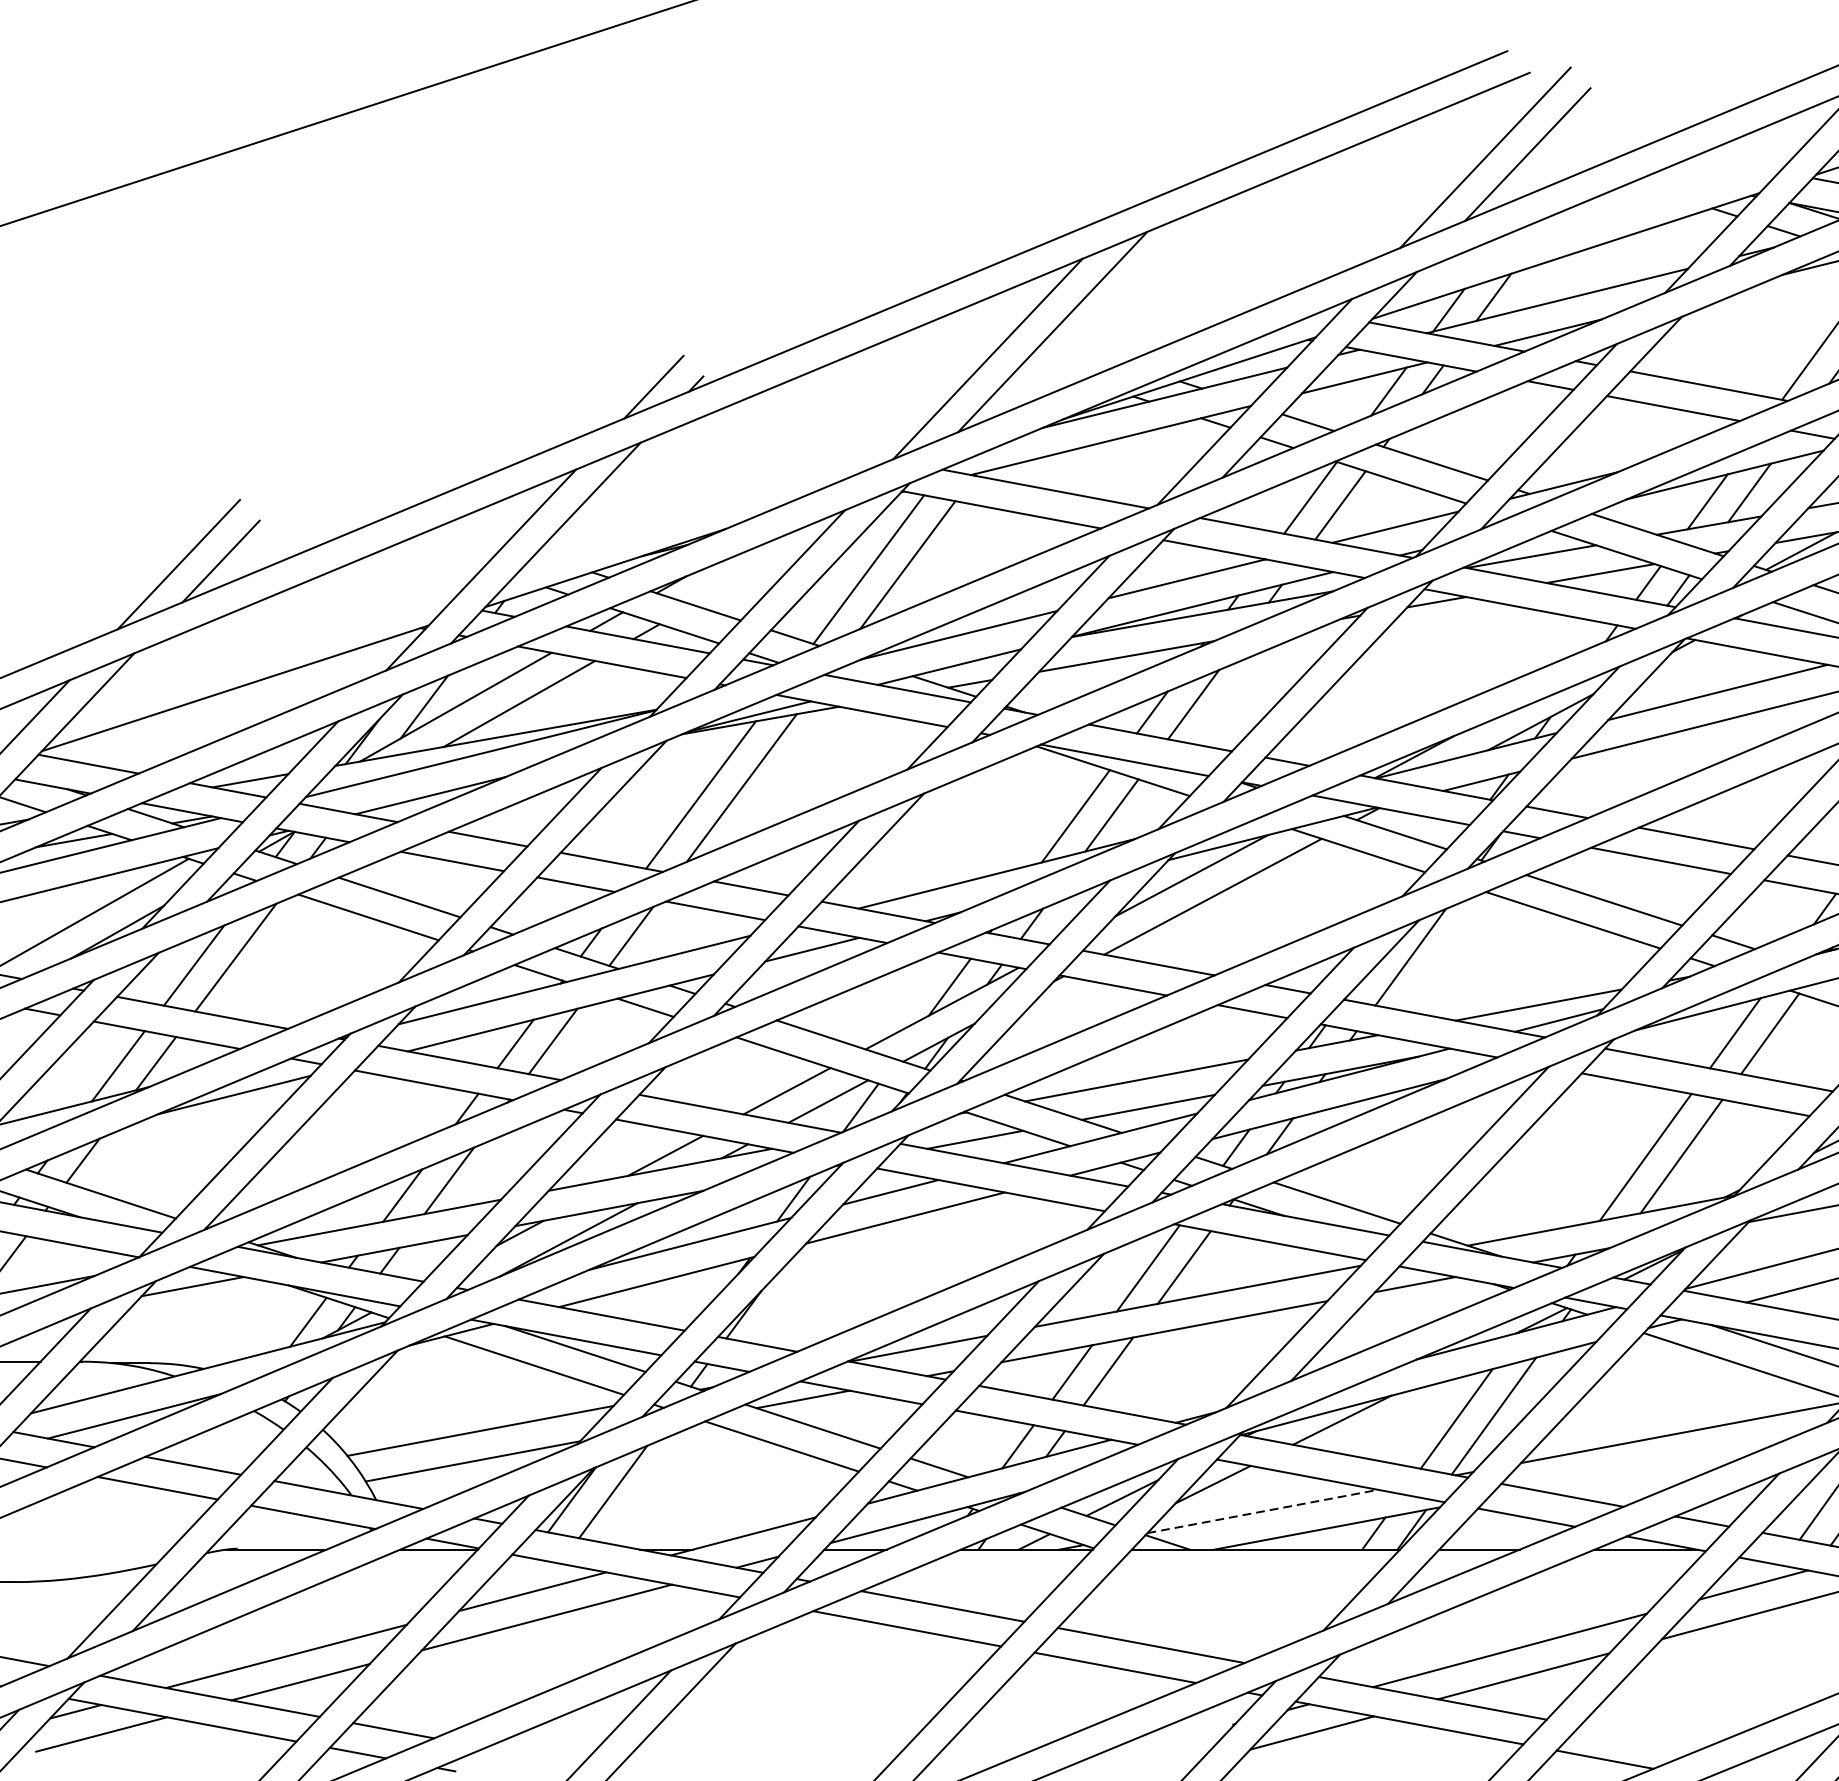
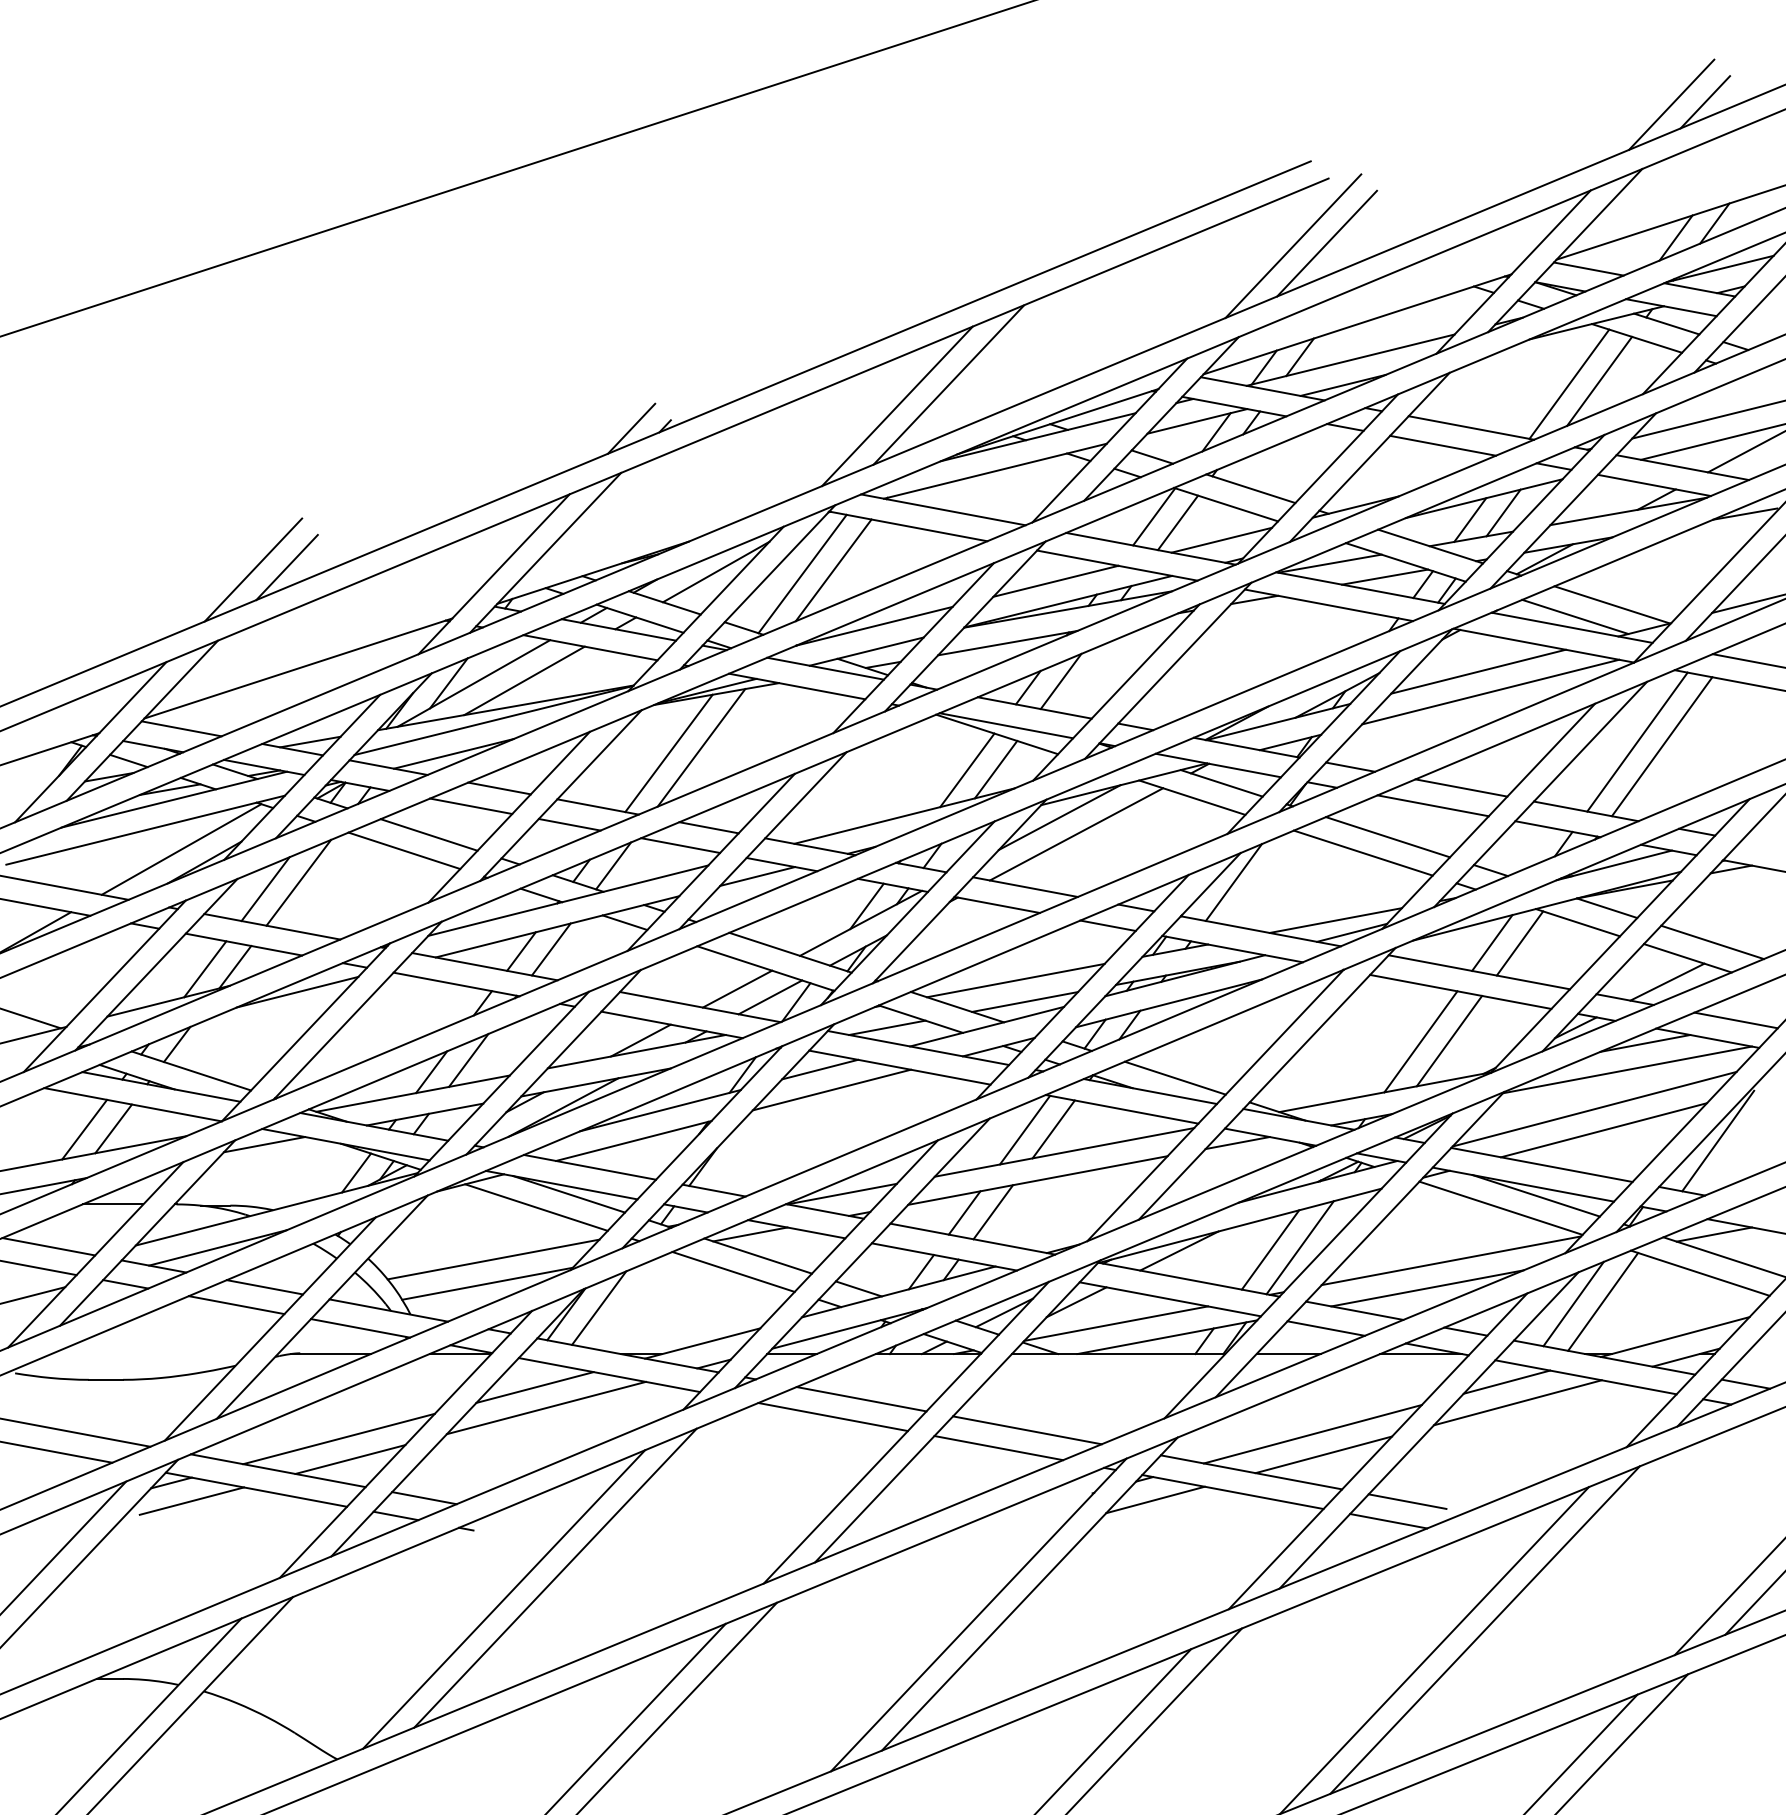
line: (760, 566) -> (716, 571), added
line: (1653, 1467) -> (1427, 1288), added
line: (1263, 1511) -> (1116, 1323), dashed -> solid
line: (1628, 1734) -> (1407, 1501), added

